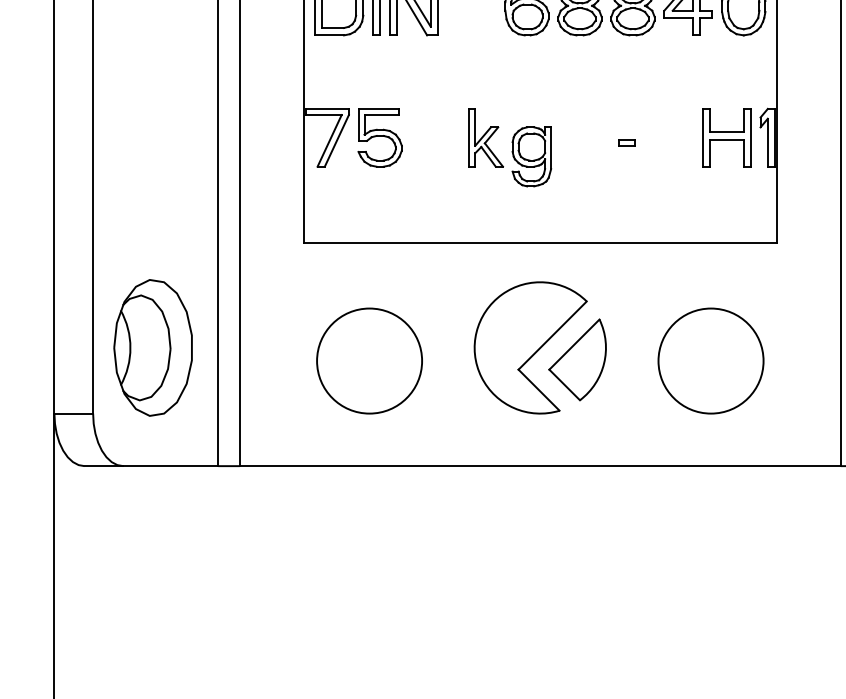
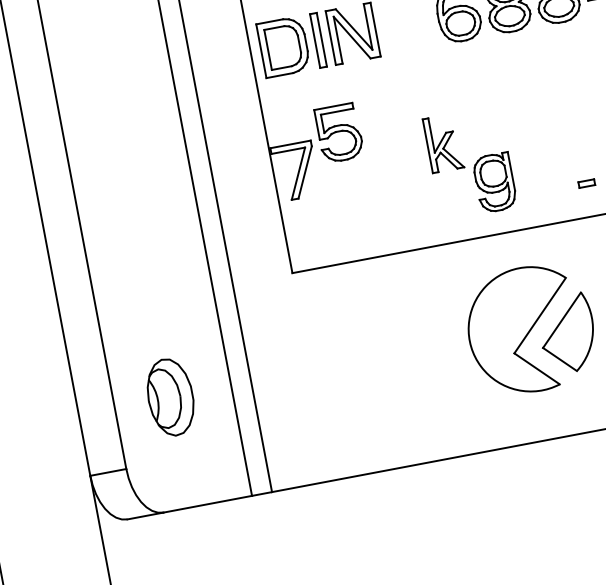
part: (379, 137) -> (338, 132), moved
part: (626, 142) -> (586, 183), moved
part: (531, 156) -> (494, 182), moved
part: (152, 347) -> (169, 397), size x0.6
circle: (369, 360) -> (374, 371), removed

